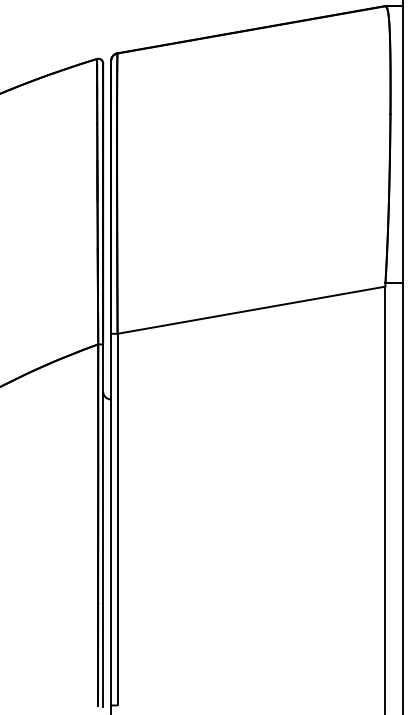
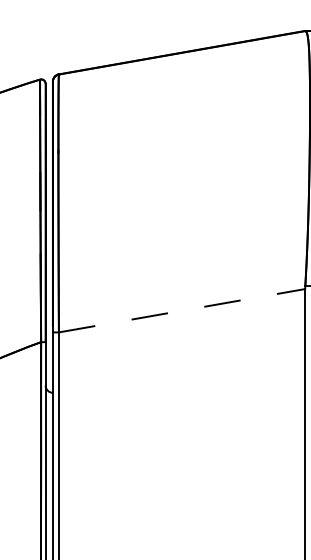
line: (251, 310) -> (182, 310), solid -> dashed

